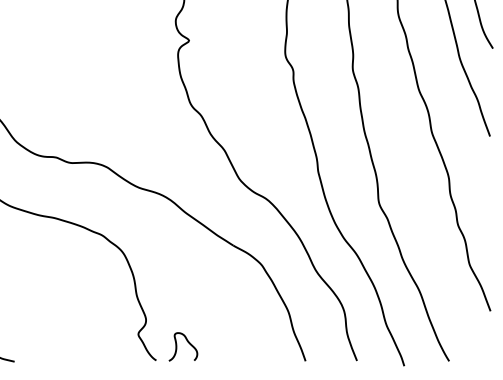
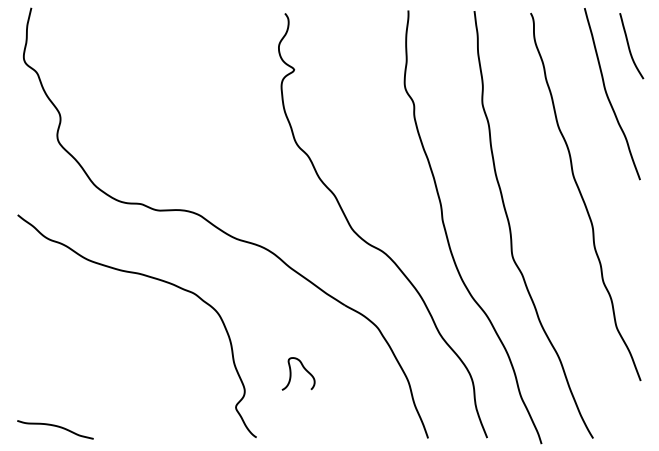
curve: (177, 346) -> (291, 373), moved

